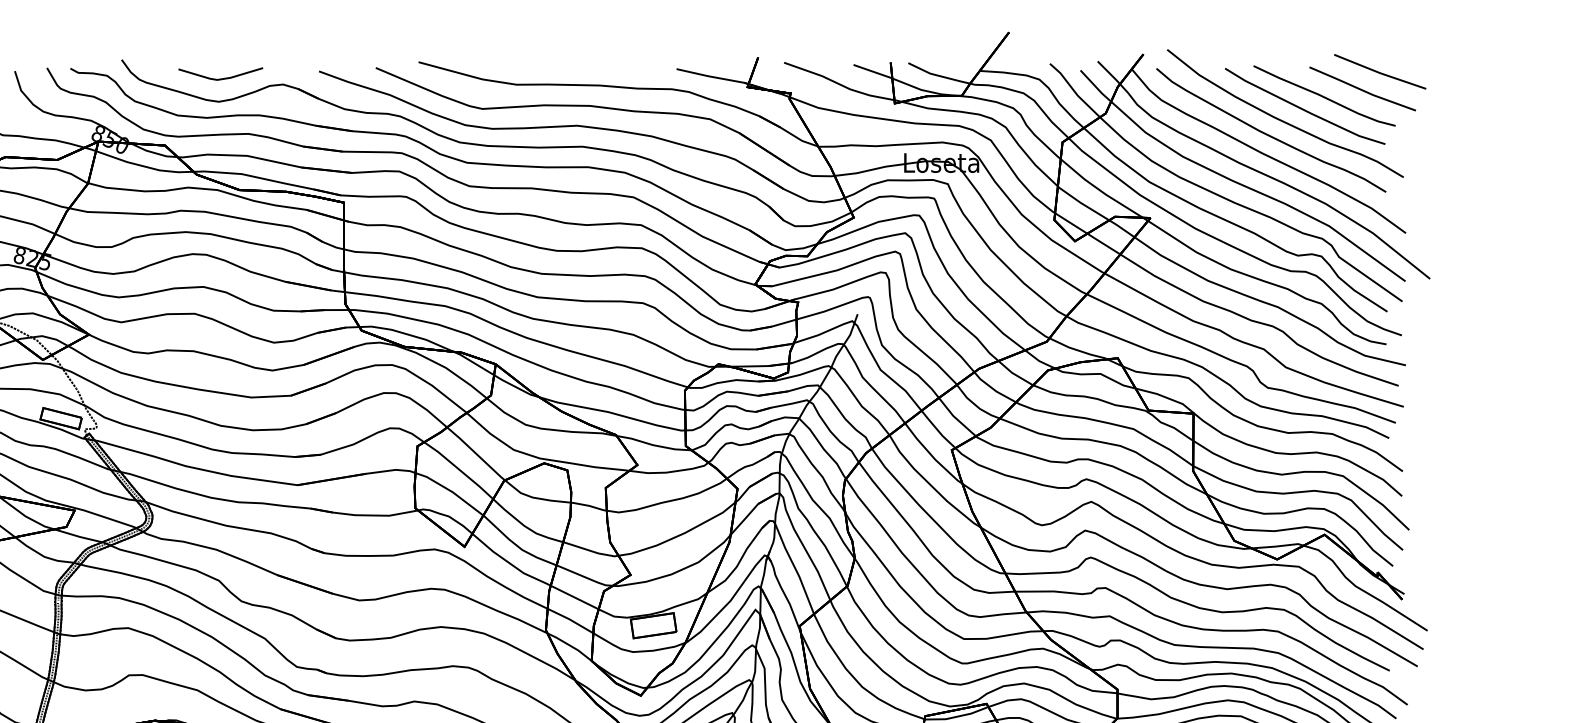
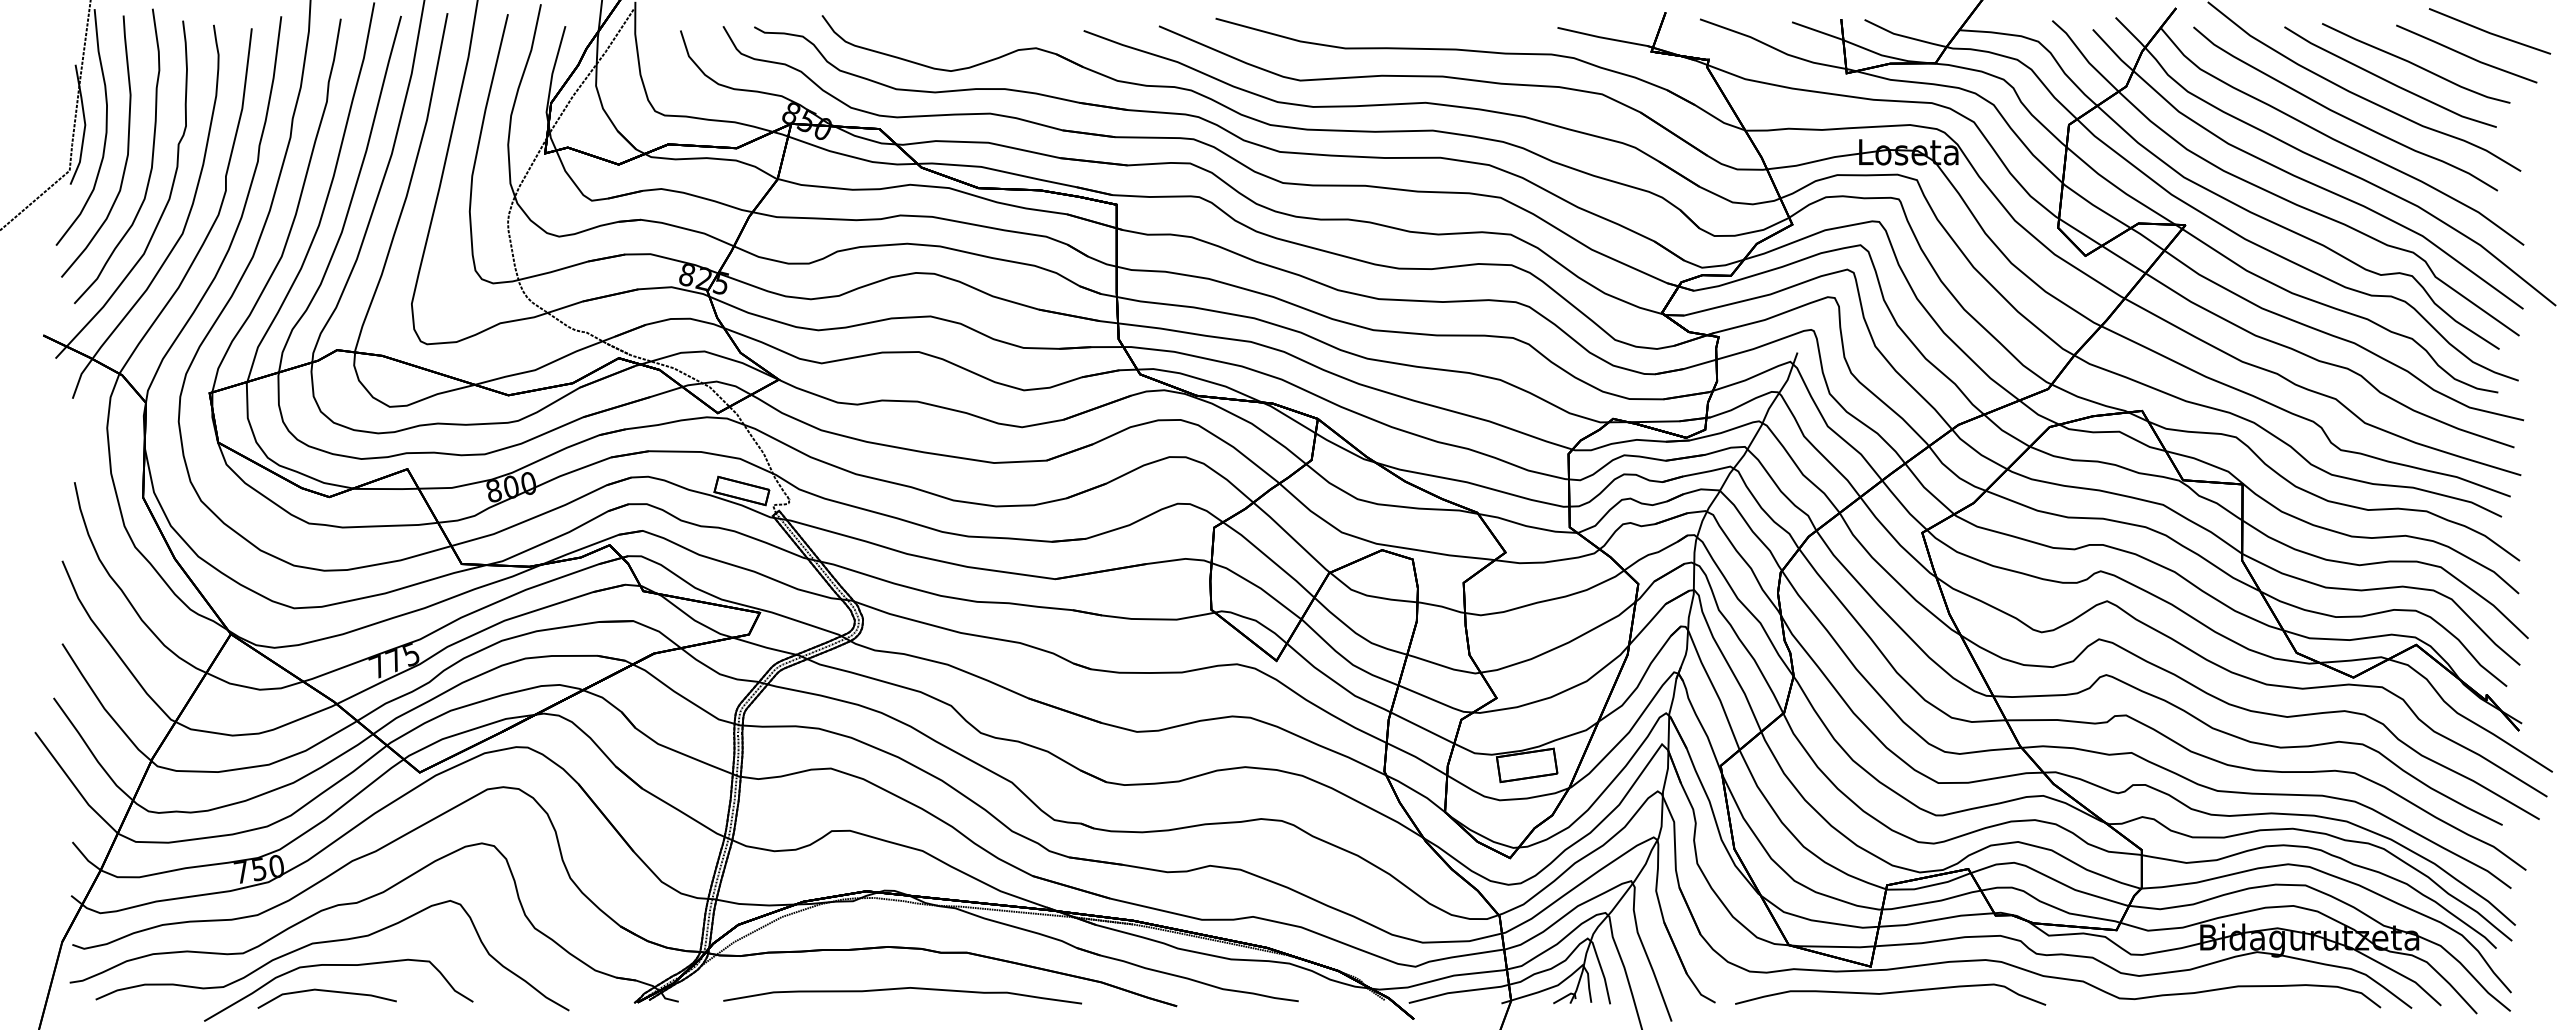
line: (220, 78) -> (953, 40), removed

